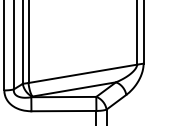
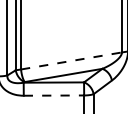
line: (83, 73) -> (72, 60), solid -> dashed
line: (64, 111) -> (54, 95), solid -> dashed

